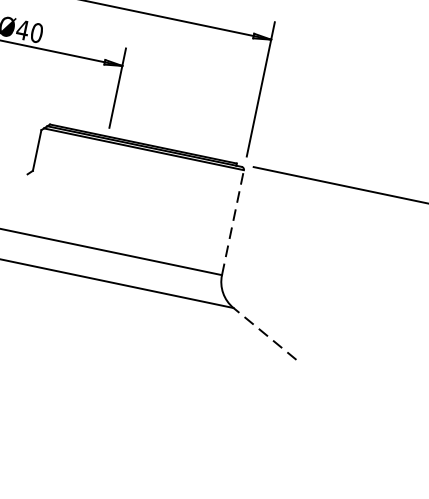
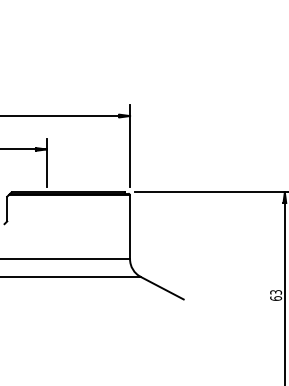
line: (233, 223) -> (130, 227), dashed -> solid
line: (264, 332) -> (161, 287), dashed -> solid

